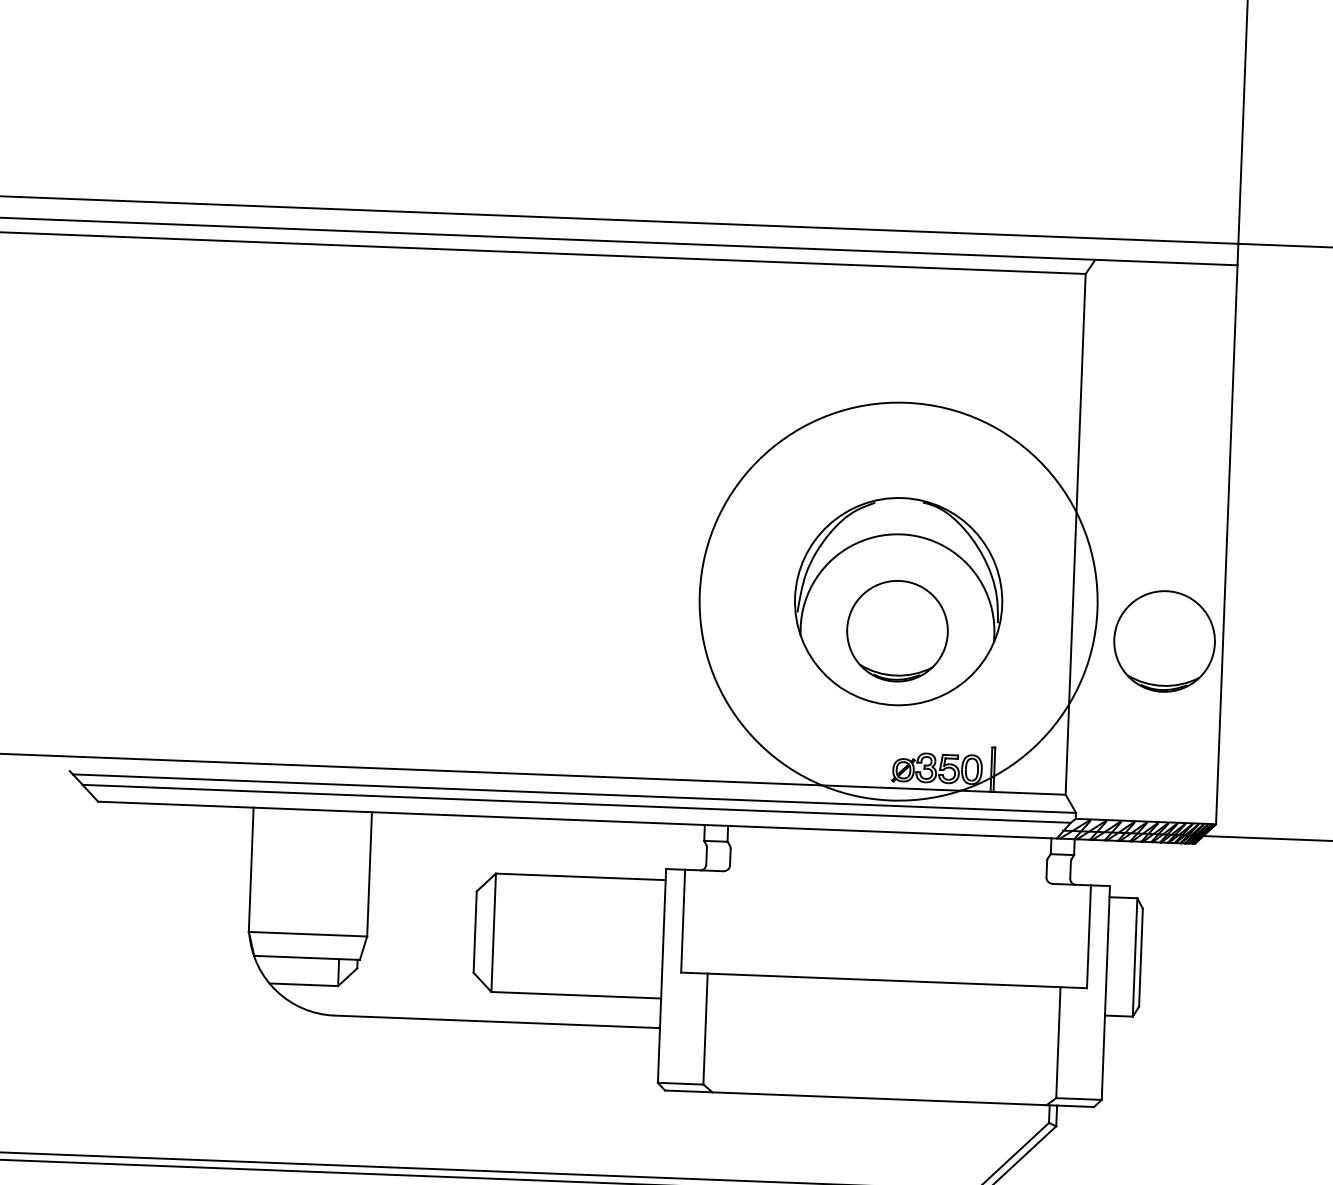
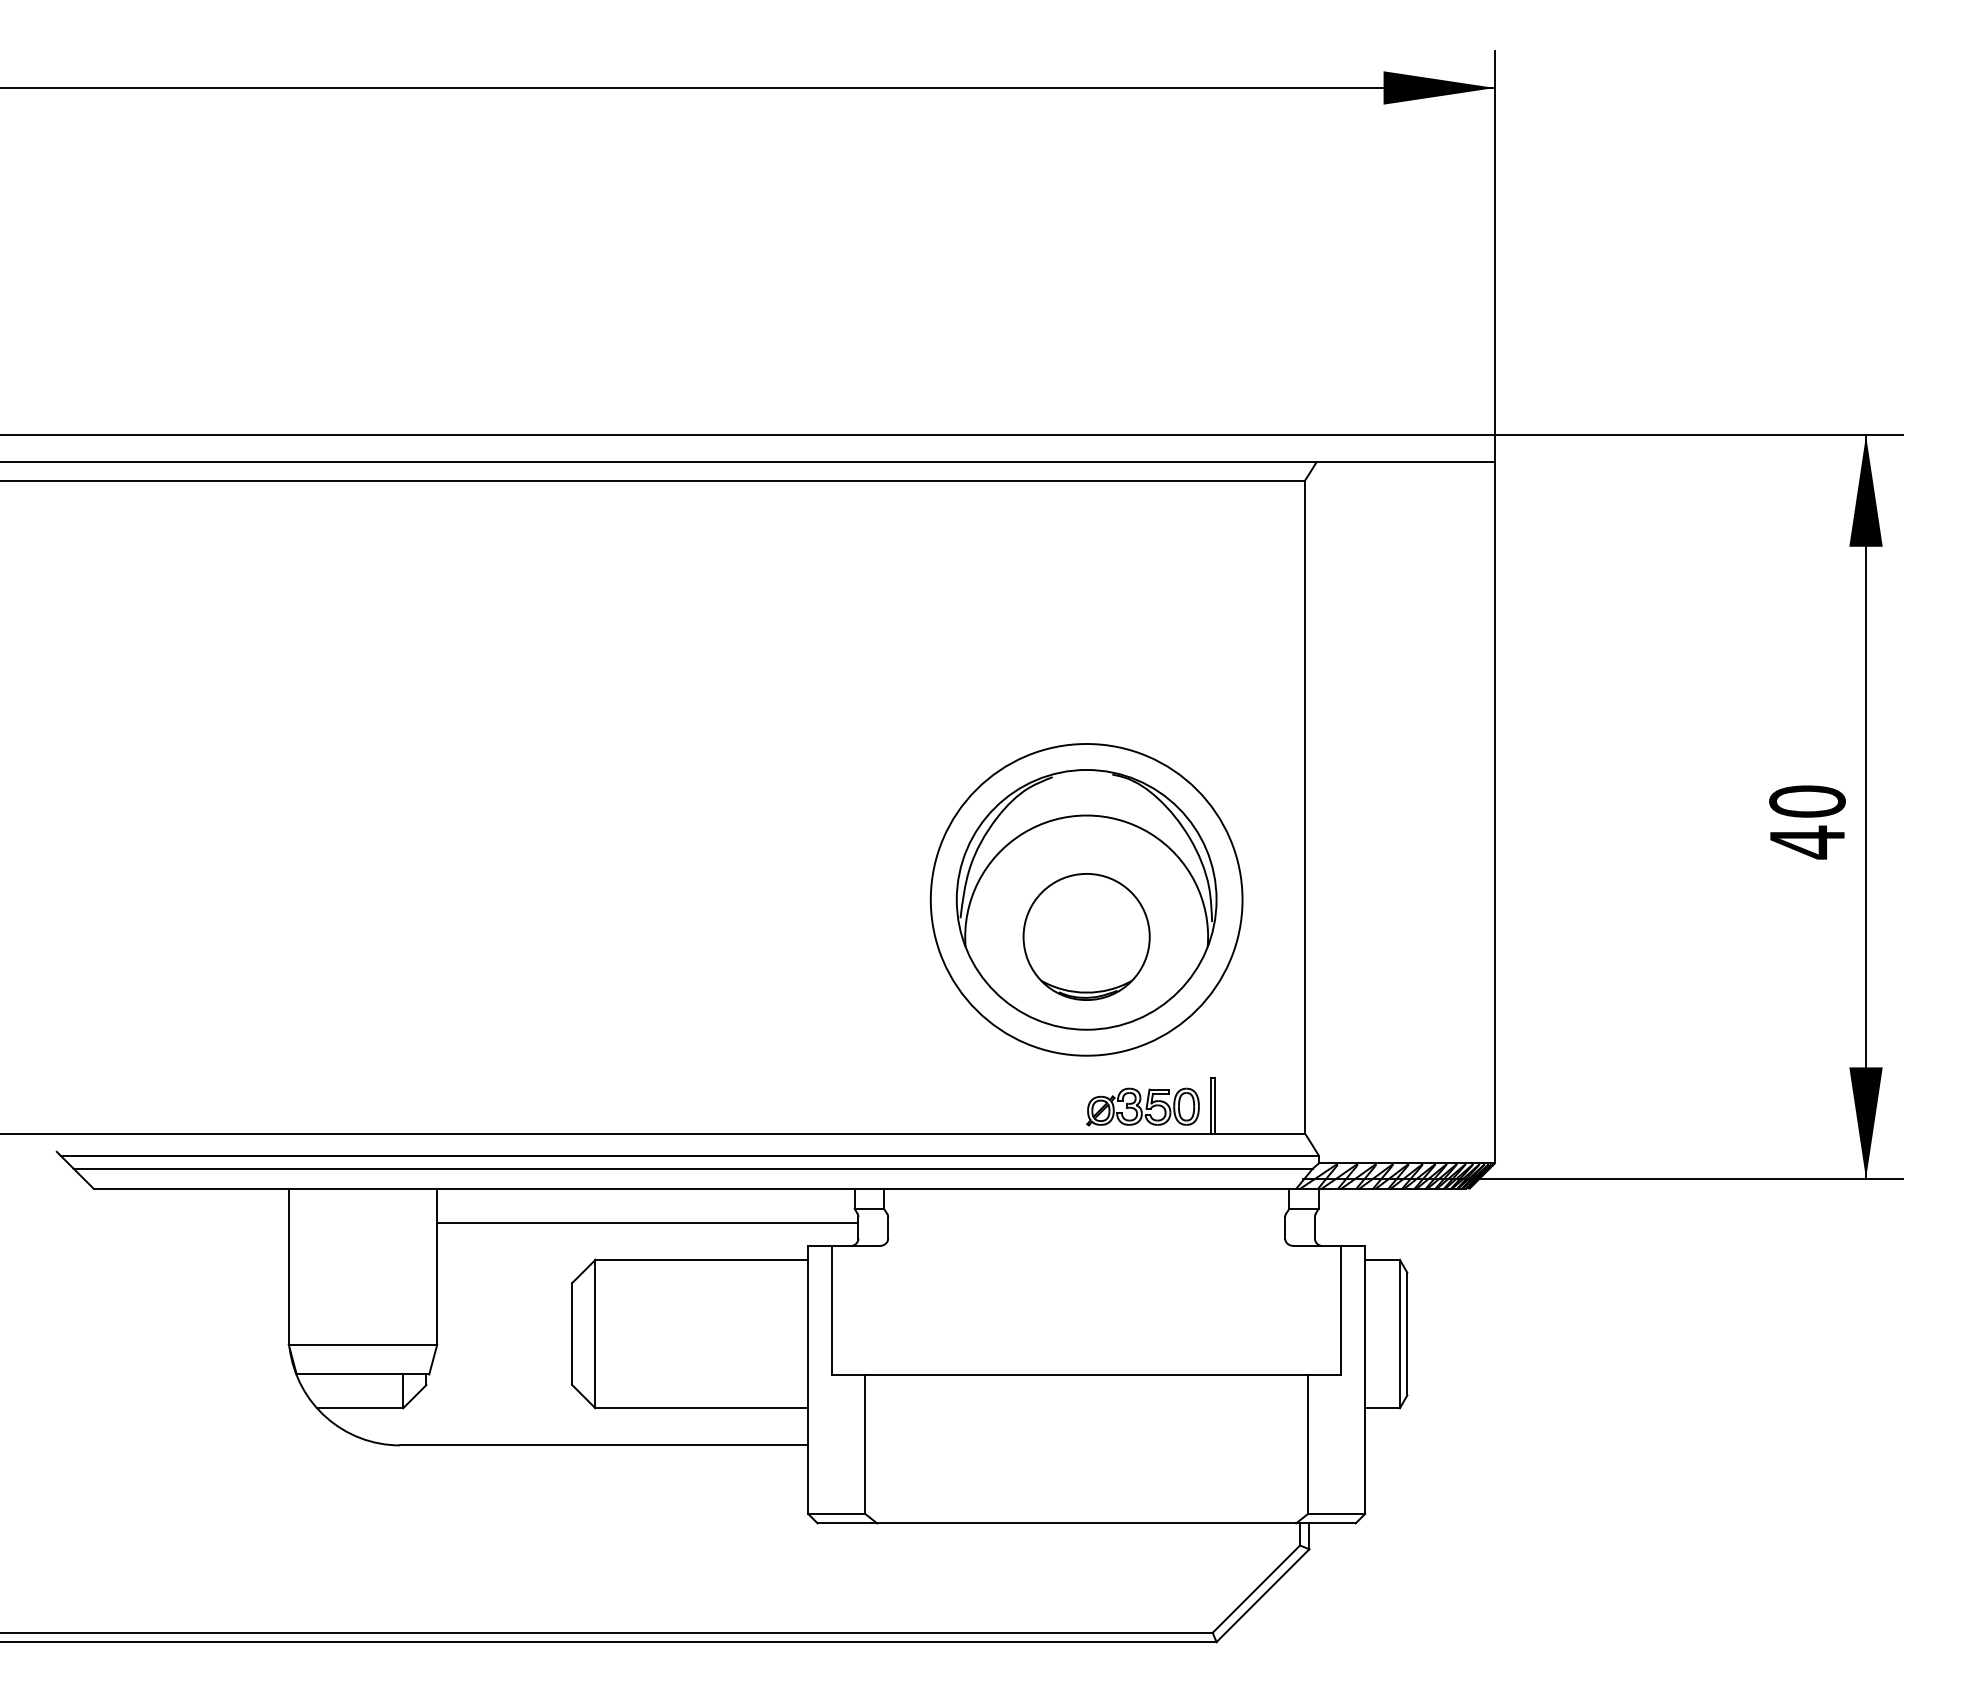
circle: (898, 601) -> (1086, 899), size x0.62
part: (1164, 641) -> (1421, 936), removed
line: (538, 845) -> (647, 1222), added

